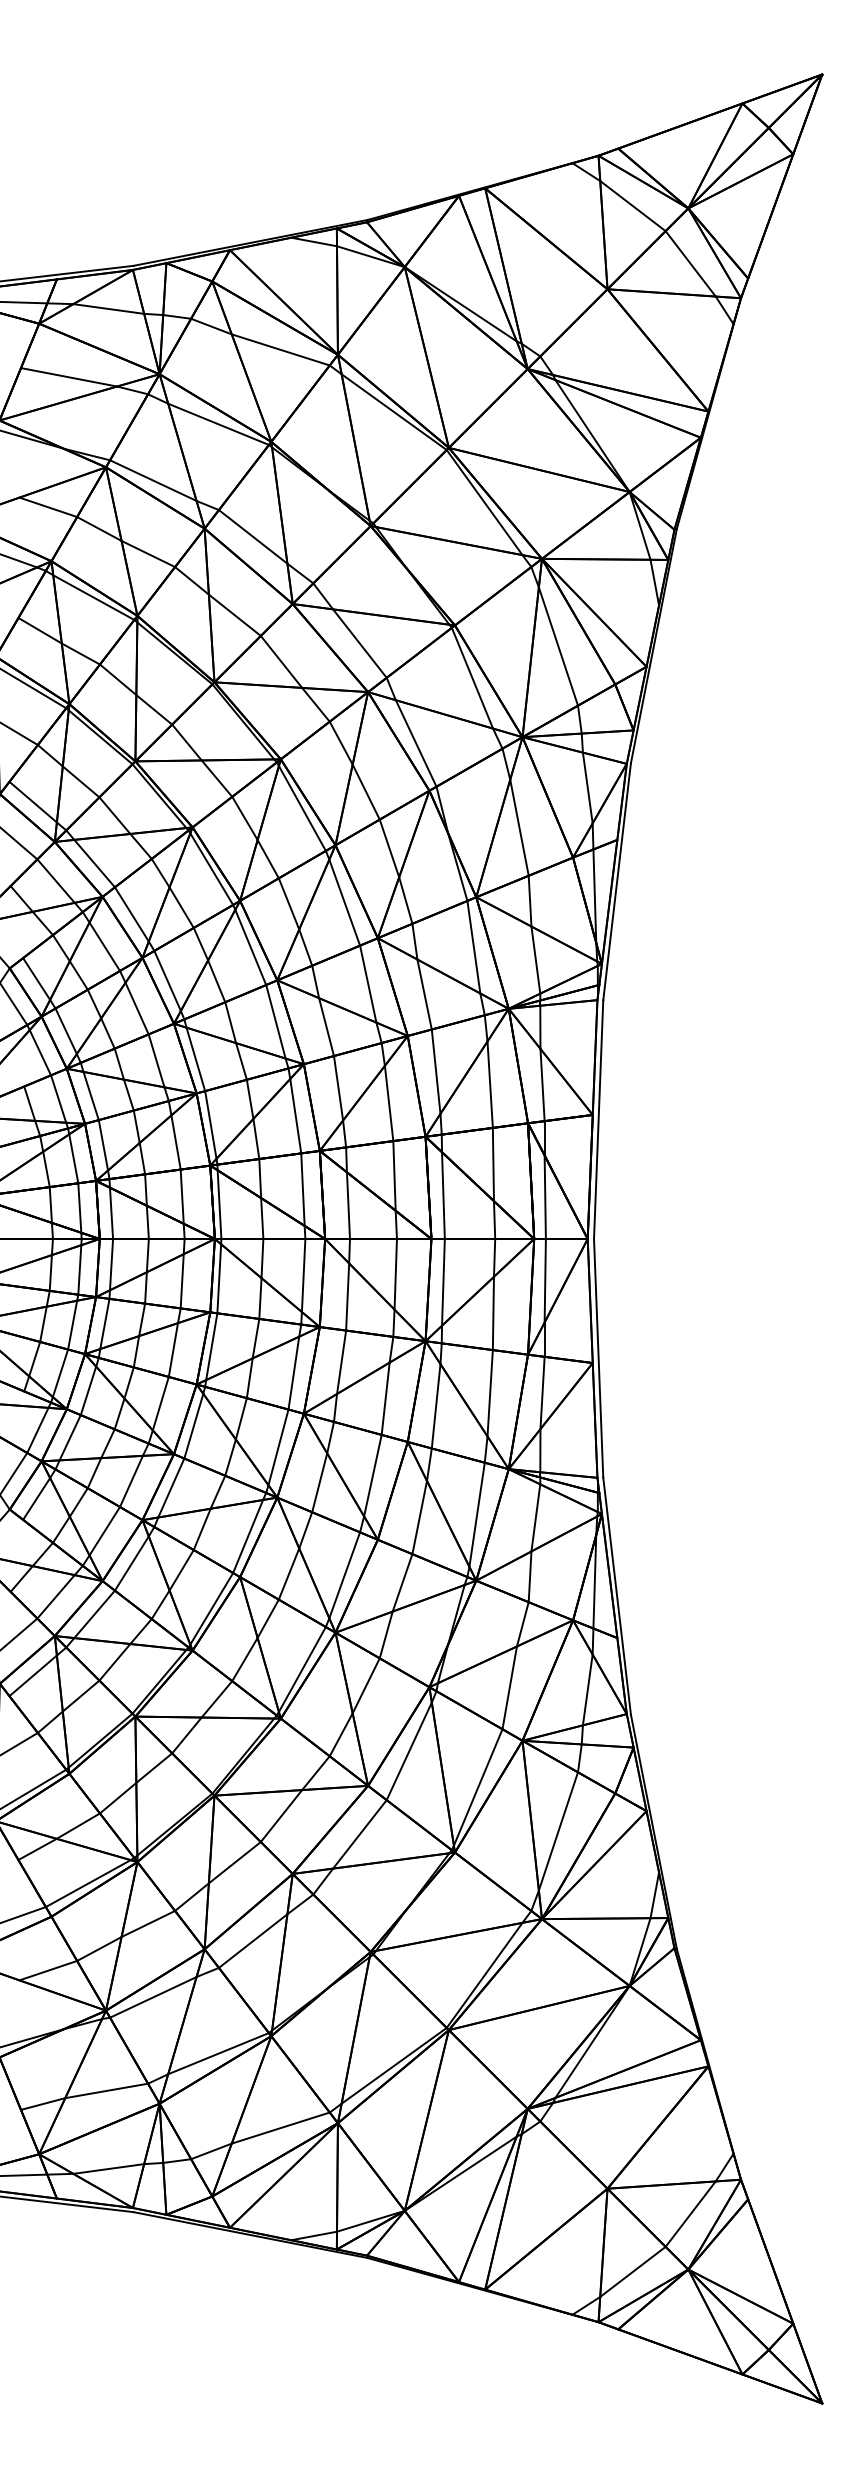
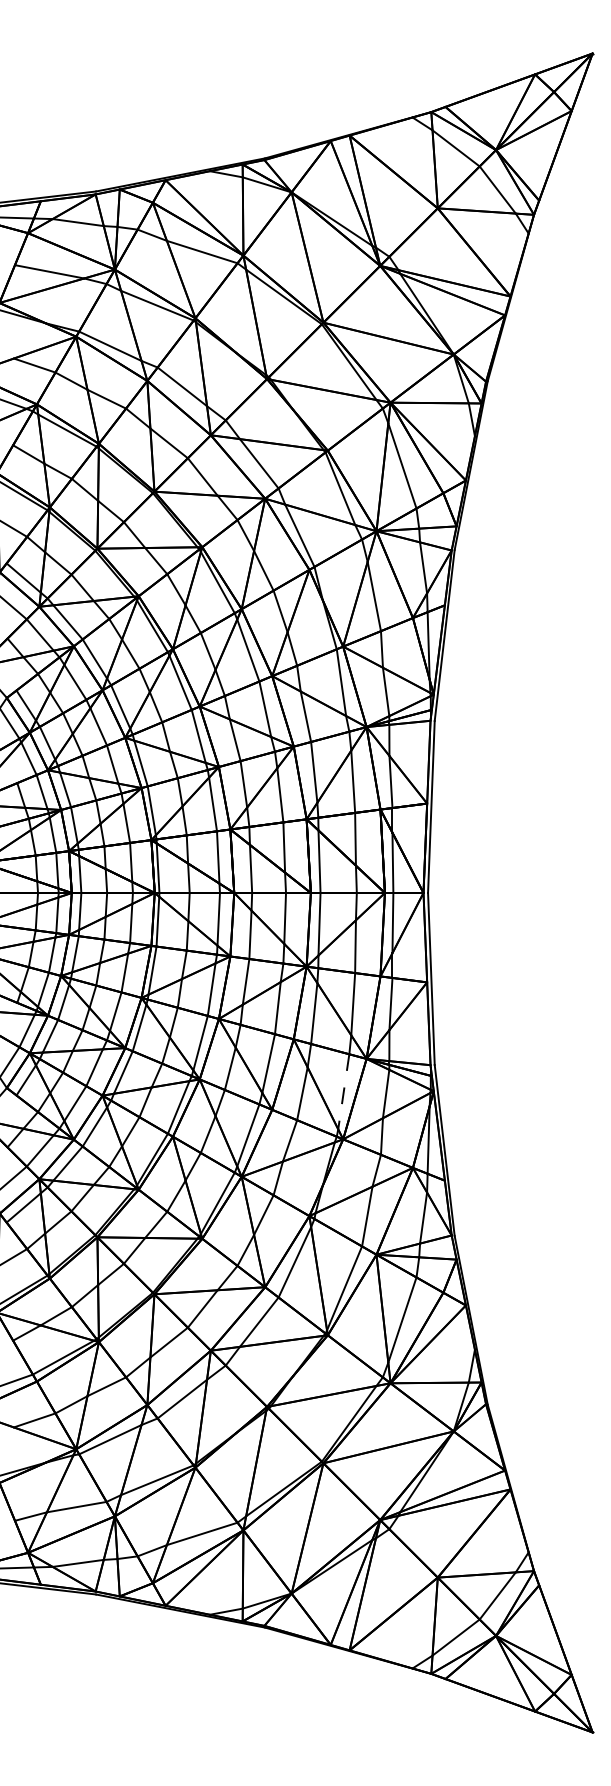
line: (476, 1514) -> (343, 1091), solid -> dashed

